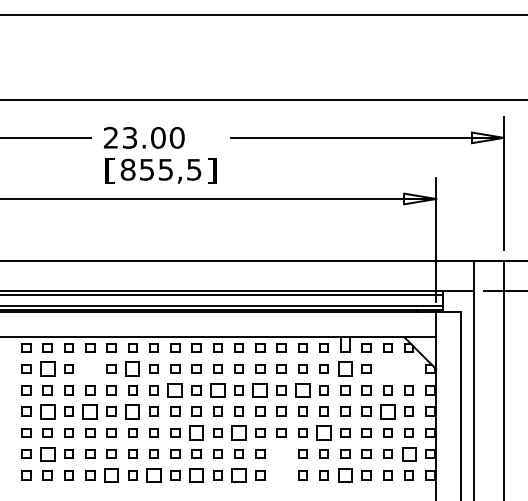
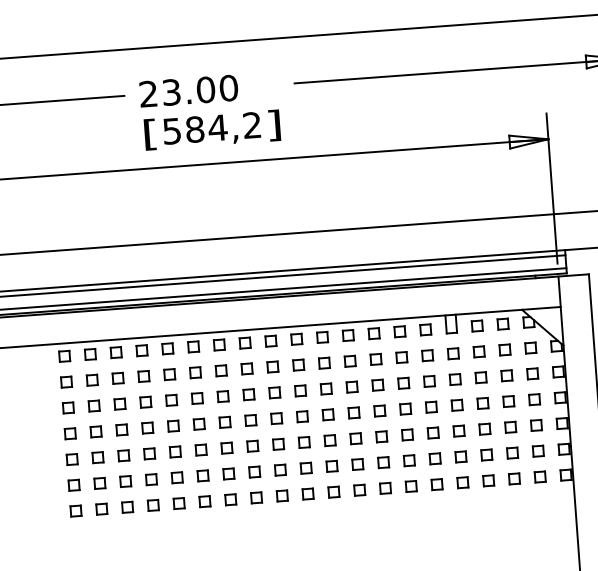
text: (160, 169) -> (211, 128), 855,5 -> 584,2
part: (47, 368) -> (92, 379), size x0.62
part: (90, 368) -> (144, 375), added
part: (132, 368) -> (195, 371), size x0.62
part: (345, 368) -> (453, 352), size x0.62
part: (387, 368) -> (504, 349), added
part: (408, 368) -> (529, 347), added
part: (175, 390) -> (249, 394), size x0.62
part: (217, 390) -> (300, 391), size x0.62
part: (260, 390) -> (352, 387), size x0.62
part: (302, 390) -> (403, 383), size x0.62
part: (47, 411) -> (95, 431), size x0.62
part: (90, 411) -> (148, 427), size x0.62
part: (132, 411) -> (198, 424), size x0.62
part: (387, 411) -> (508, 401), size x0.62
part: (196, 432) -> (278, 443), size x0.62
part: (238, 432) -> (329, 440), size x0.62
part: (323, 432) -> (432, 432), size x0.62
part: (47, 453) -> (99, 482), size x0.62
part: (281, 453) -> (383, 461), added
part: (408, 453) -> (537, 450), size x0.62
part: (111, 475) -> (179, 503), size x0.62
part: (153, 475) -> (230, 499), size x0.62
part: (196, 475) -> (282, 496), size x0.62
part: (238, 475) -> (333, 492), size x0.62
part: (281, 475) -> (385, 488), added
part: (345, 475) -> (463, 482), size x0.62

